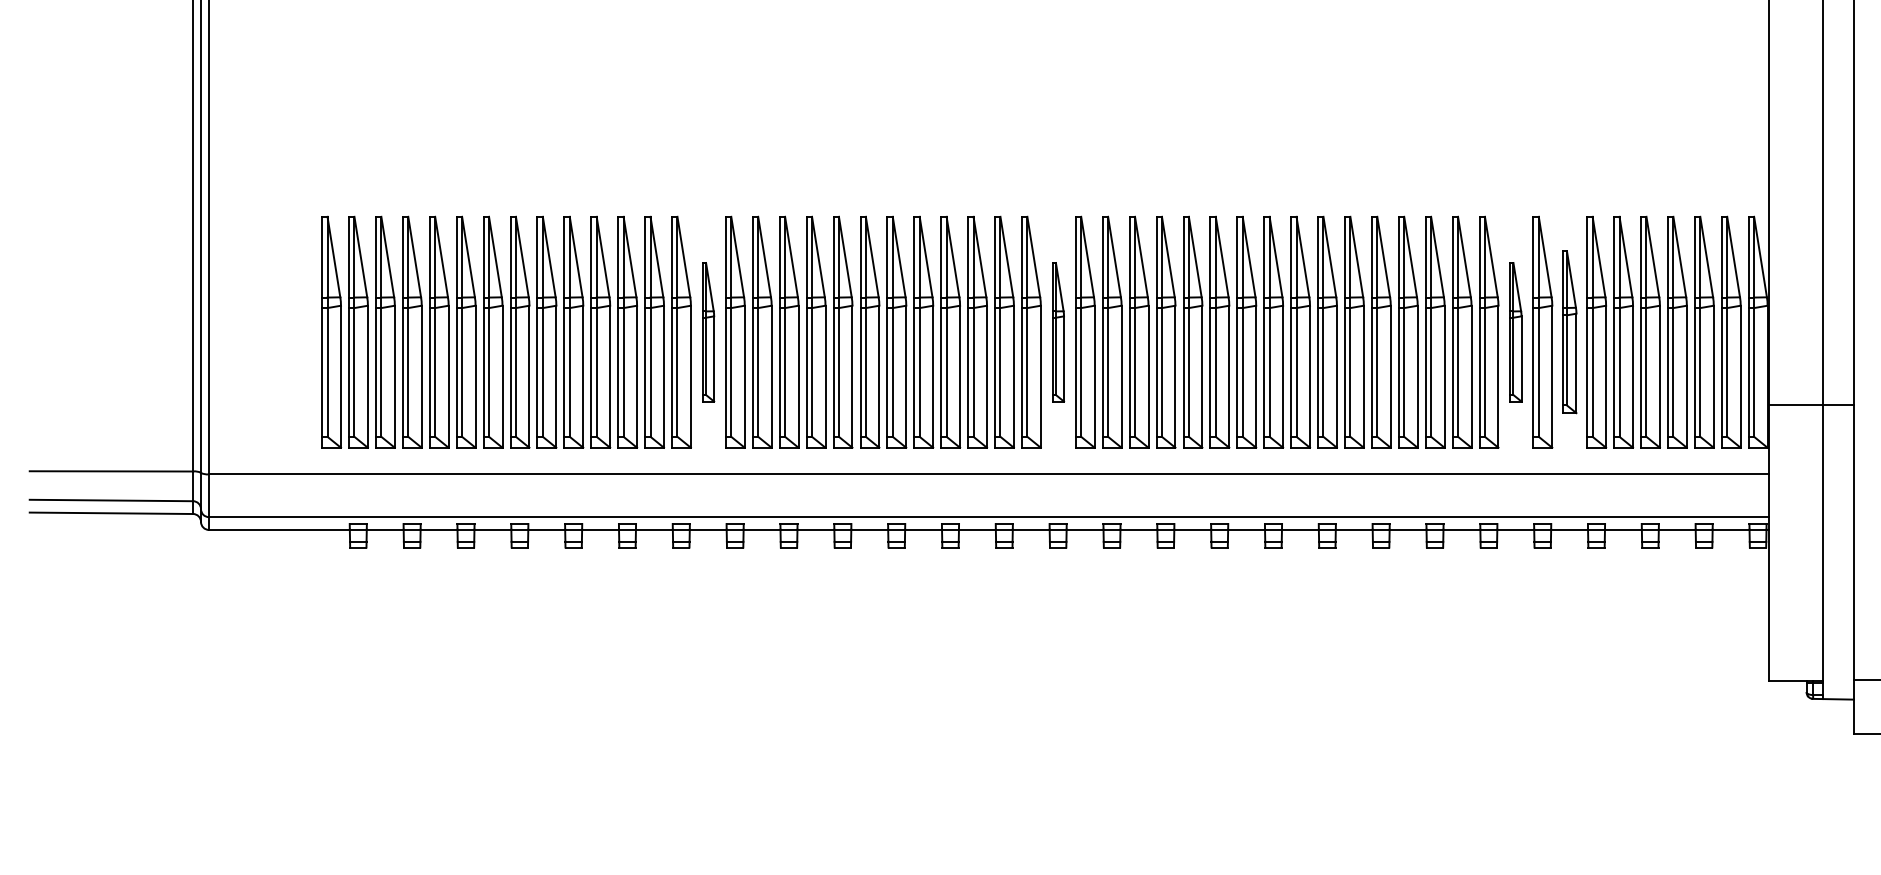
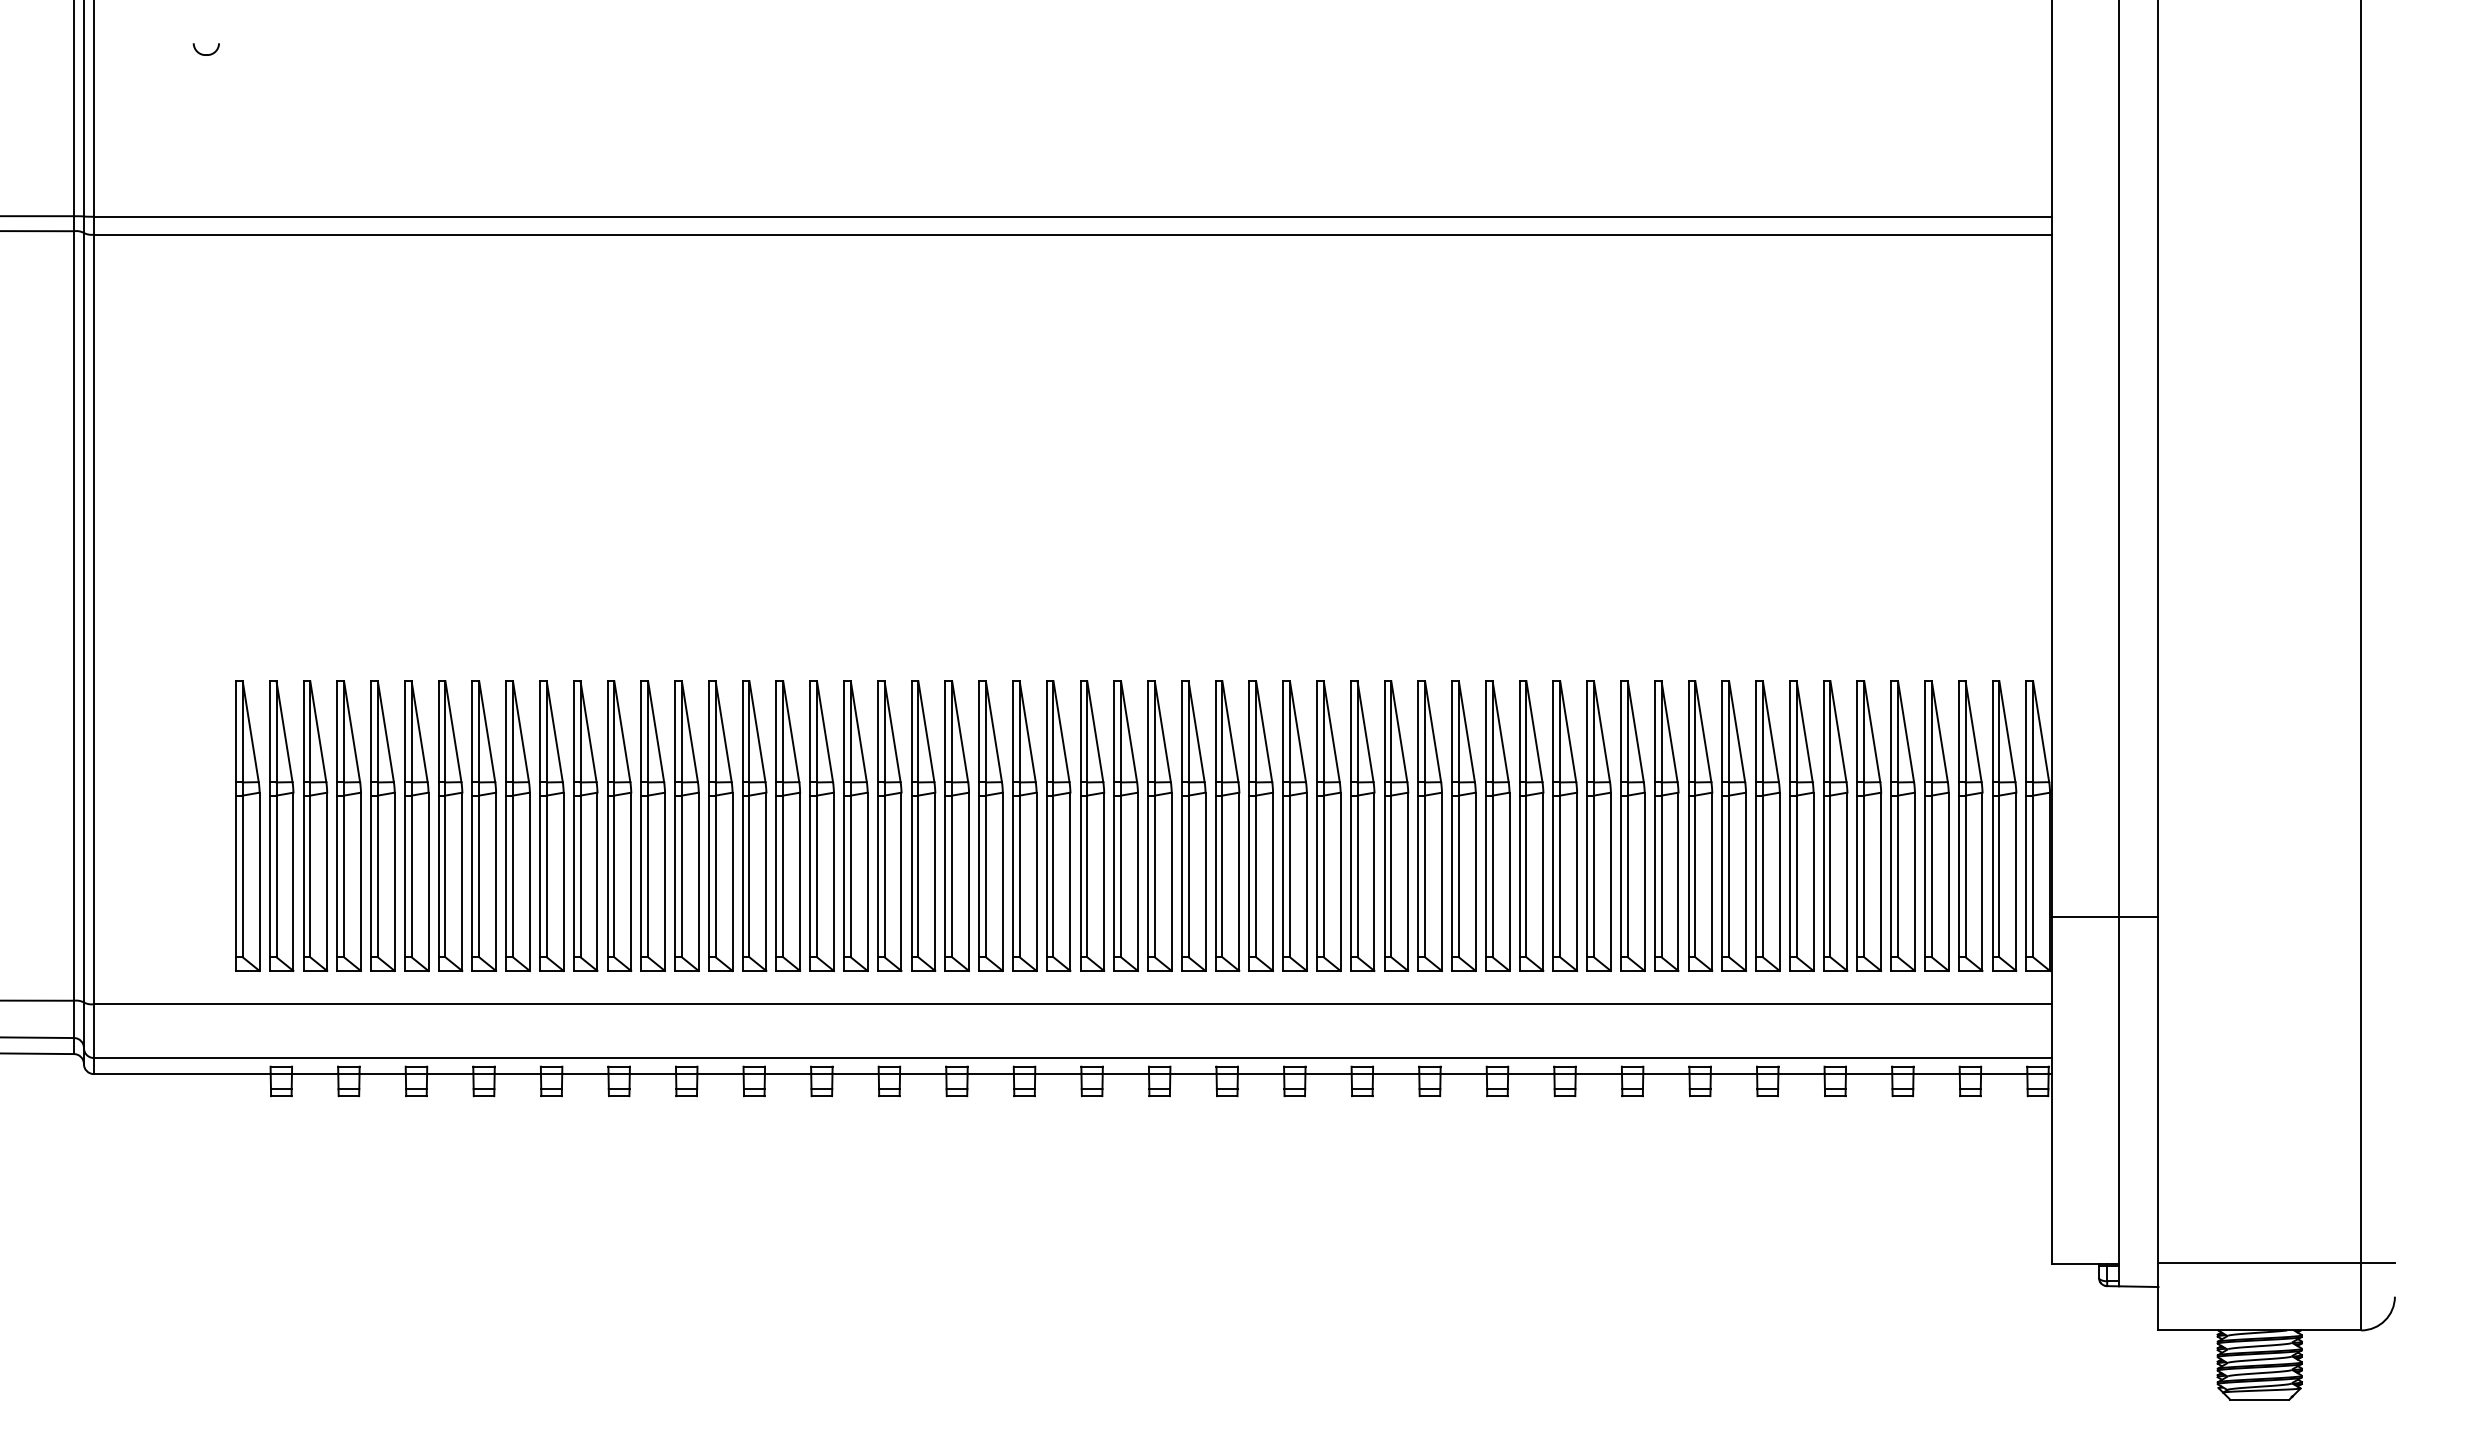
part: (708, 331) -> (720, 825), size x1.67
part: (1058, 331) -> (1159, 825), size x1.67
part: (1515, 331) -> (1733, 825), size x1.67
part: (1569, 331) -> (1801, 825), size x1.43

